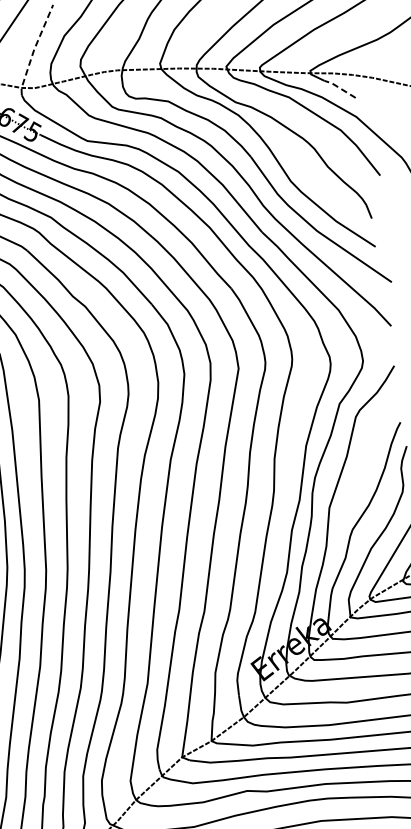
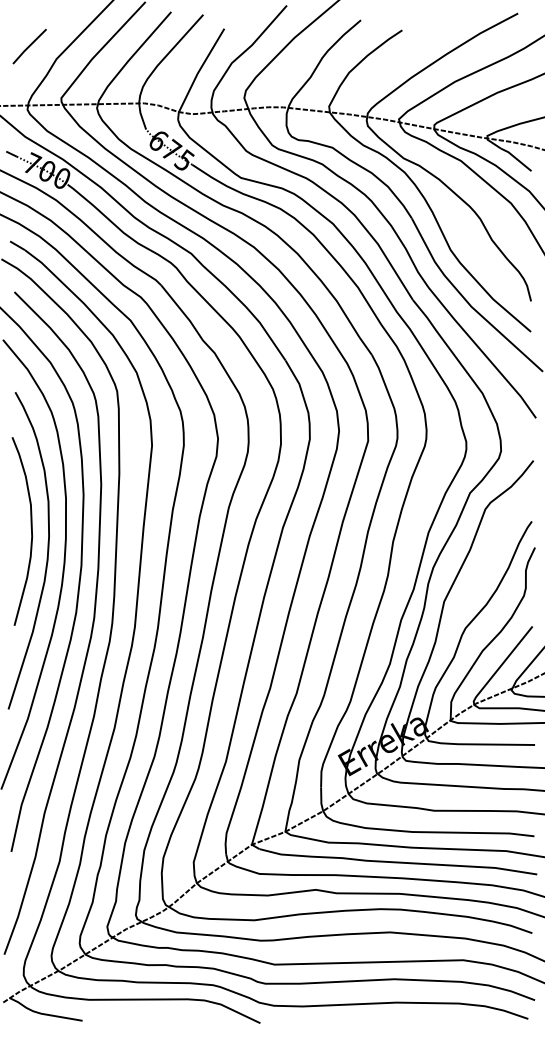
line: (33, 49) -> (197, 73), dashed -> solid
line: (340, 88) -> (516, 158), dashed -> solid

